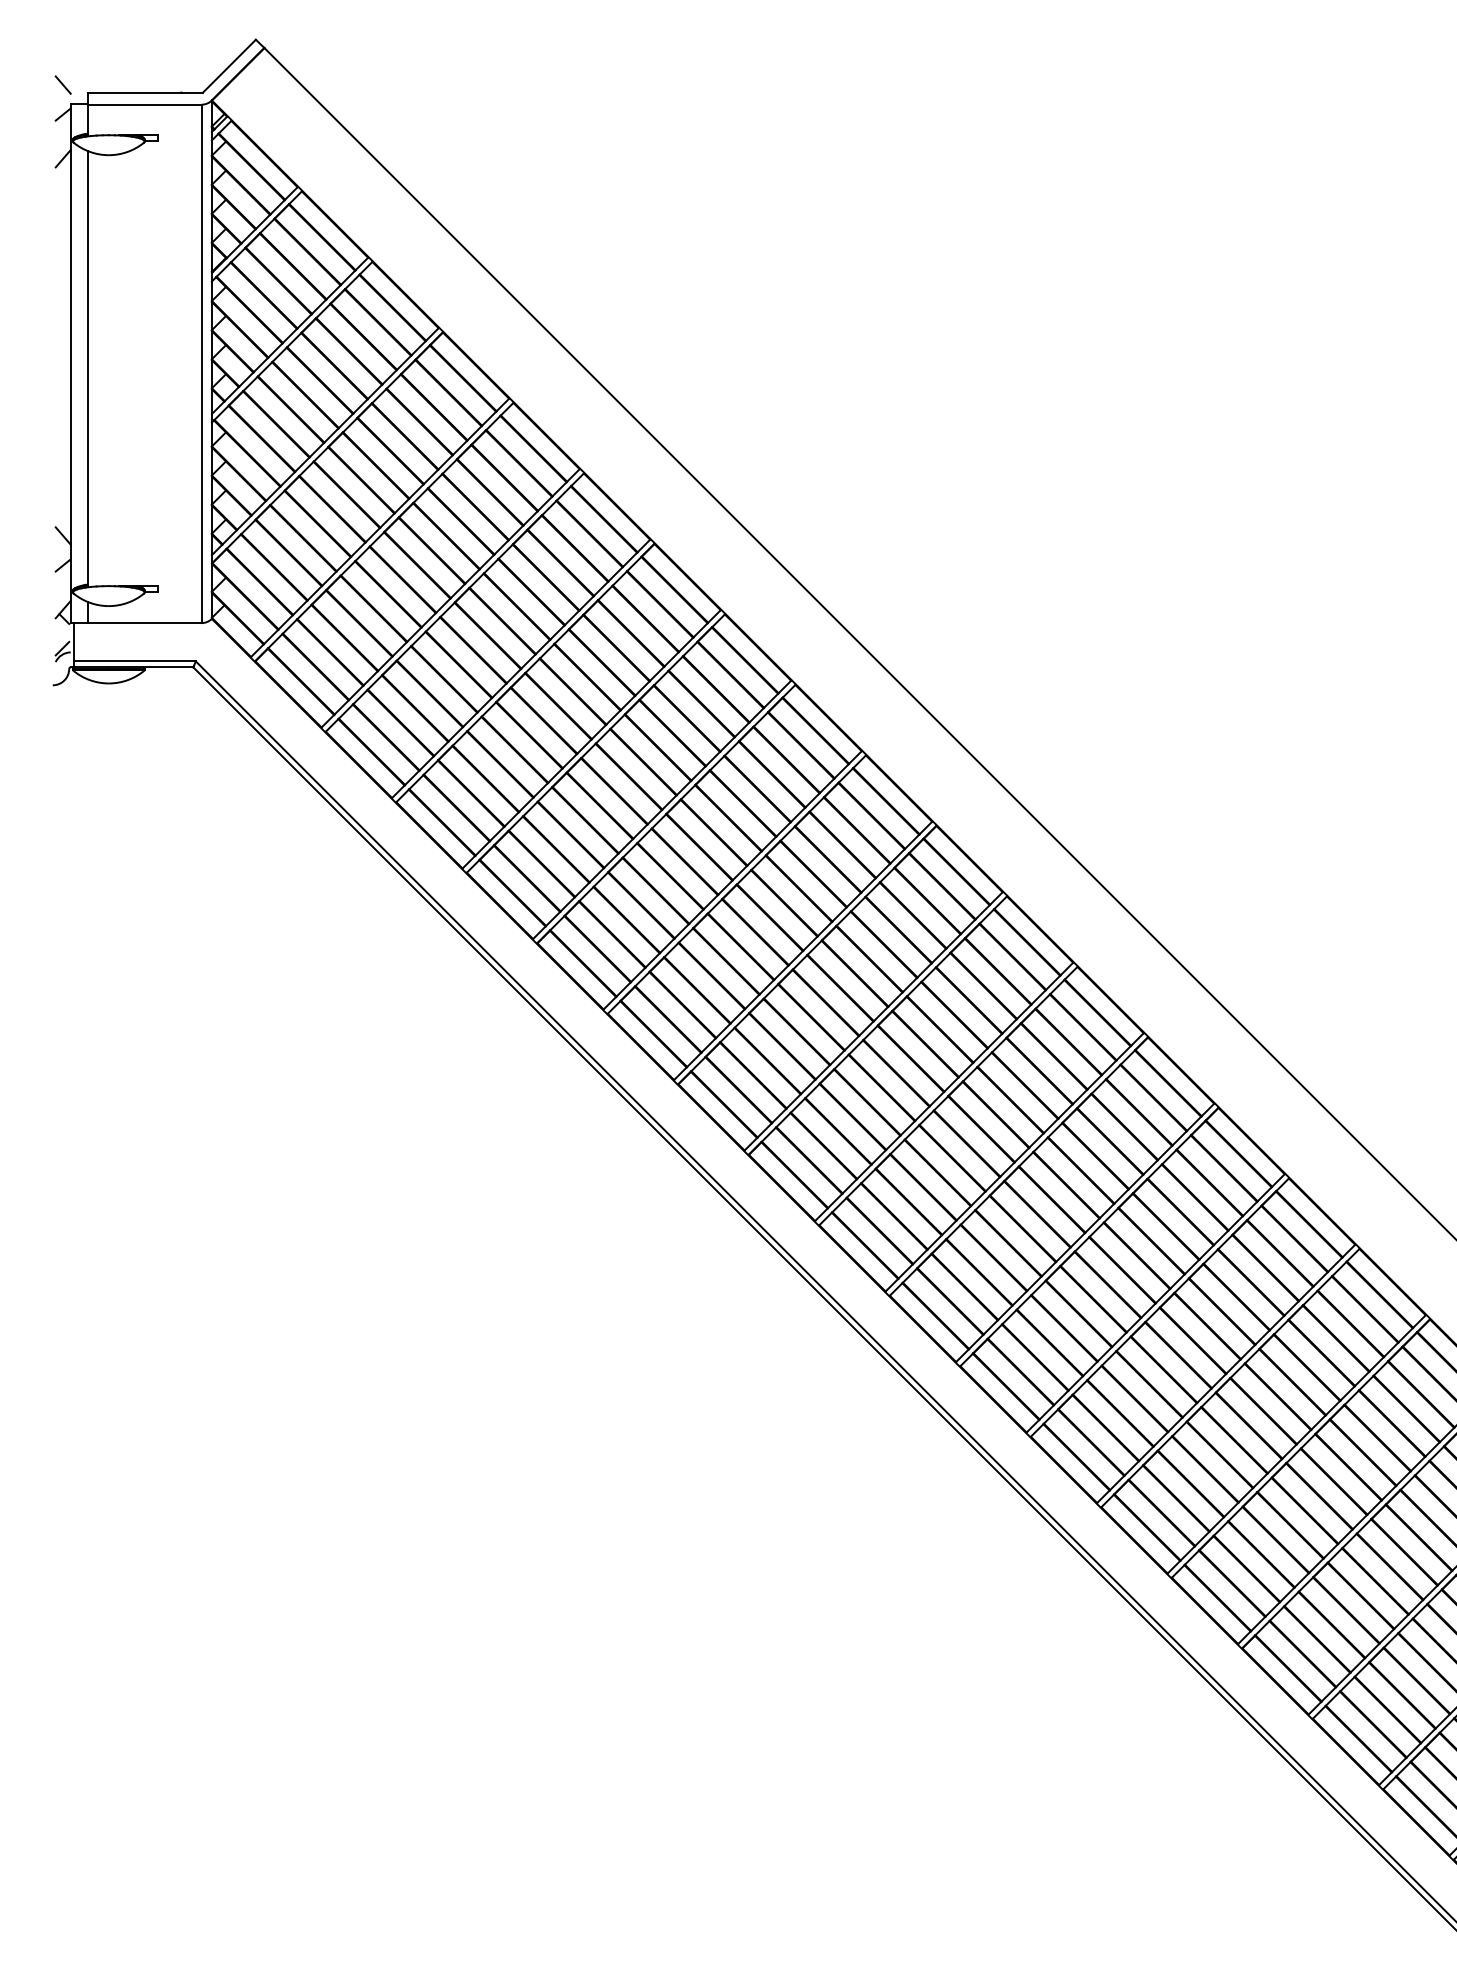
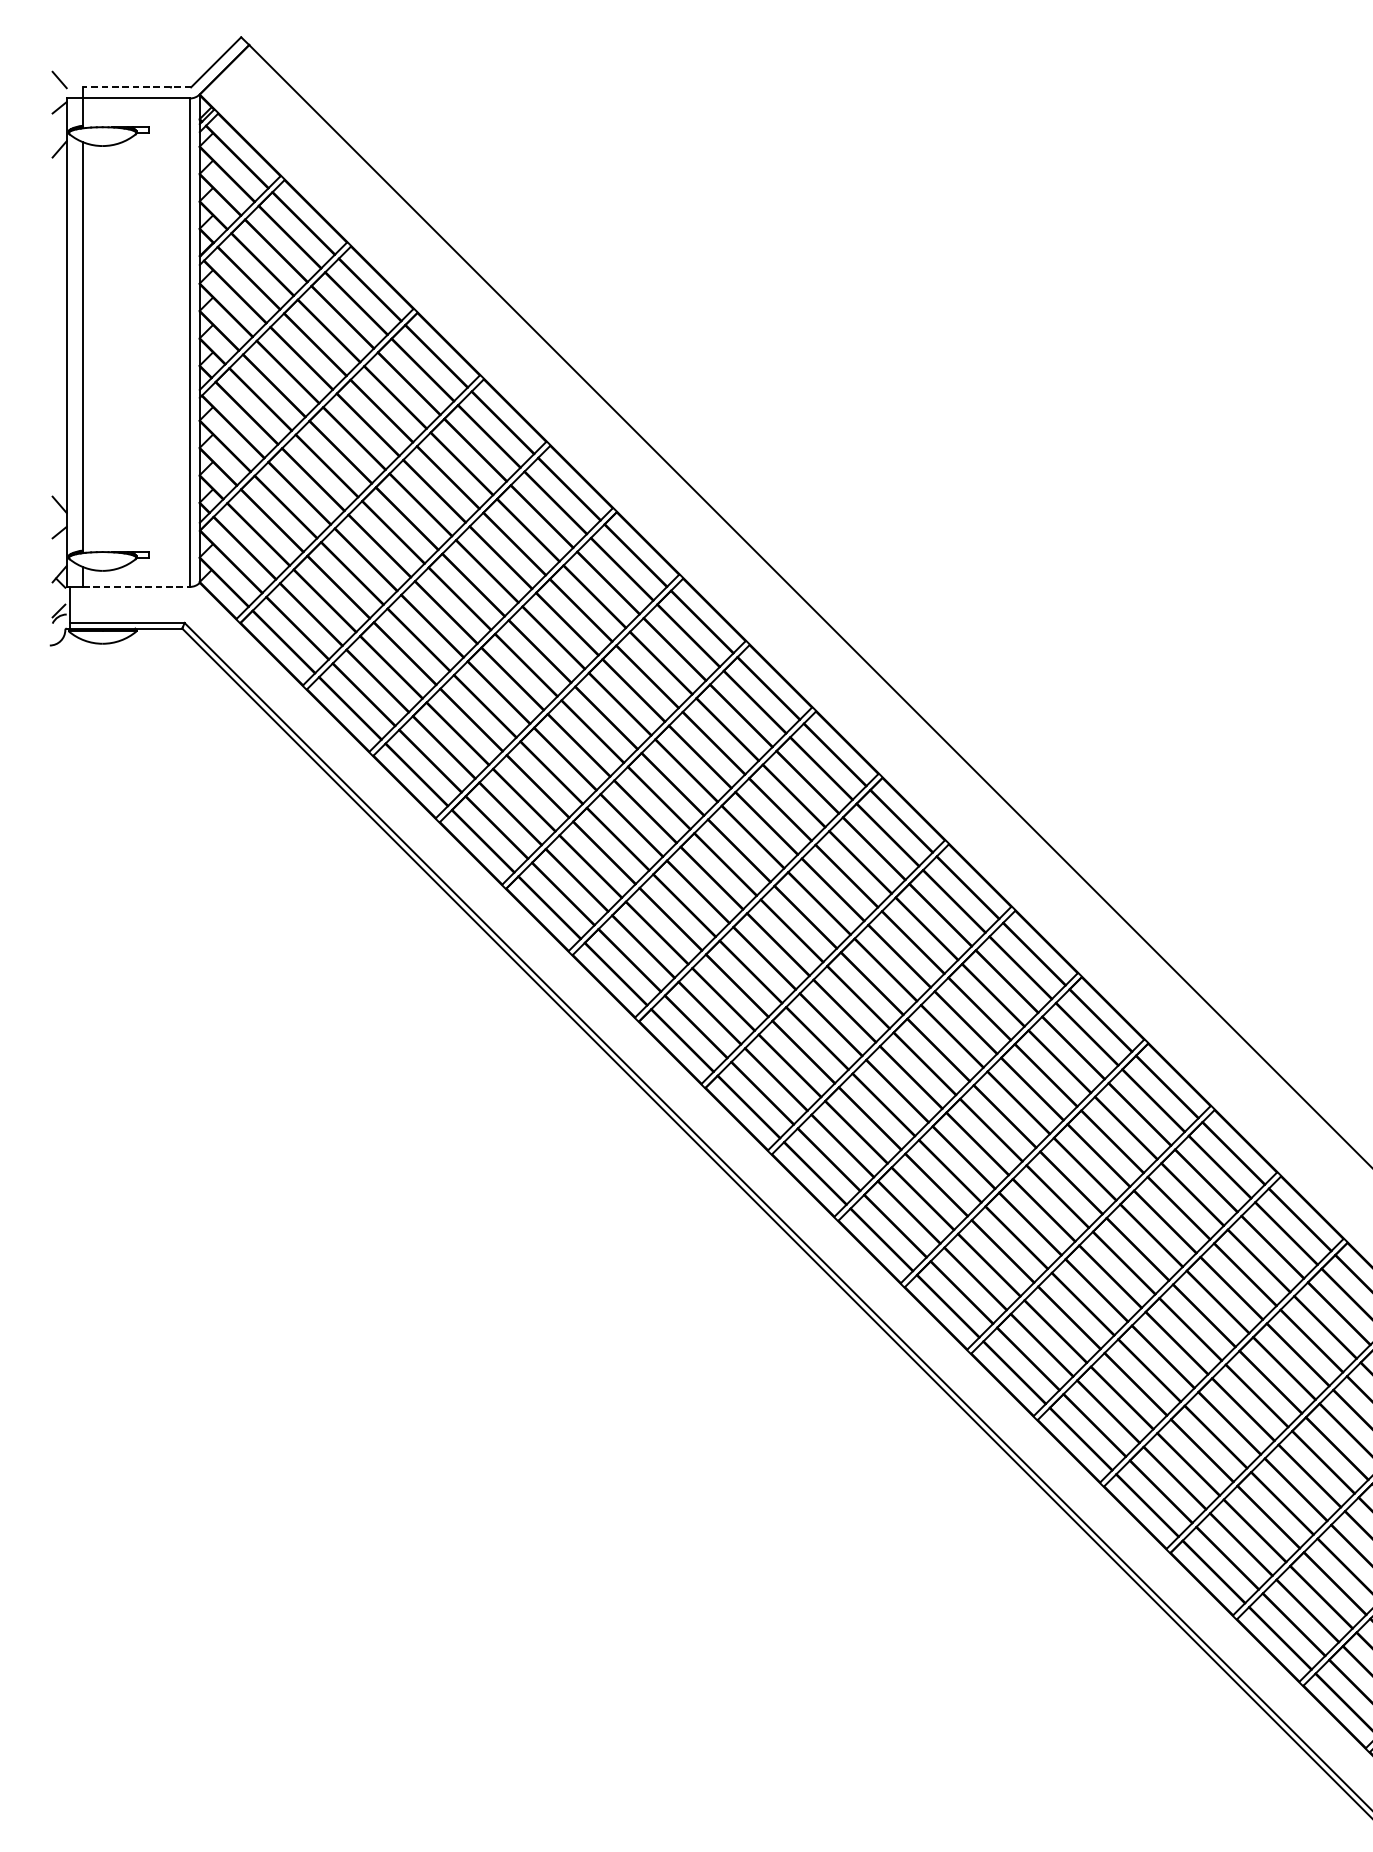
line: (144, 92) -> (136, 86), solid -> dashed
line: (144, 623) -> (136, 587), solid -> dashed

